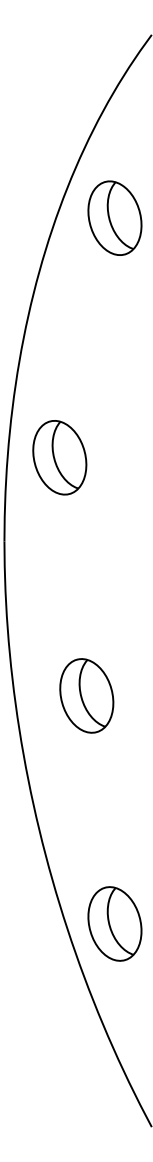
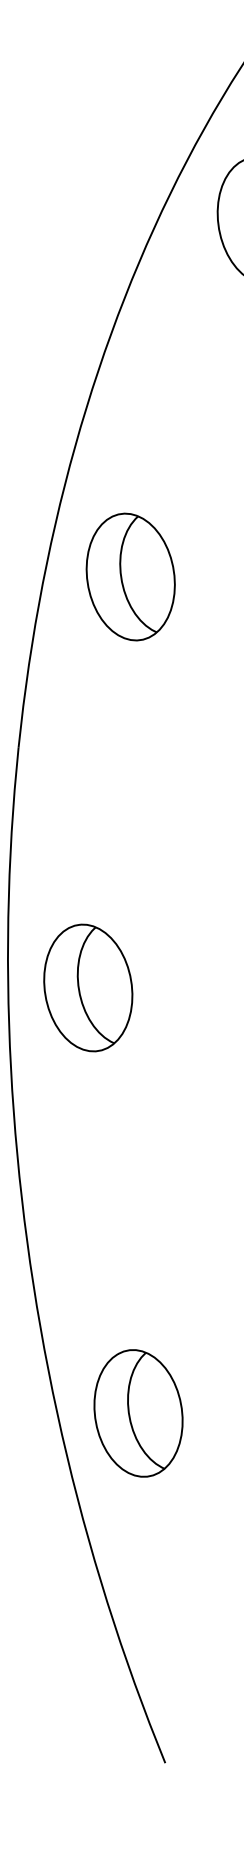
part: (59, 457) -> (130, 576), moved
part: (86, 695) -> (87, 987), moved

